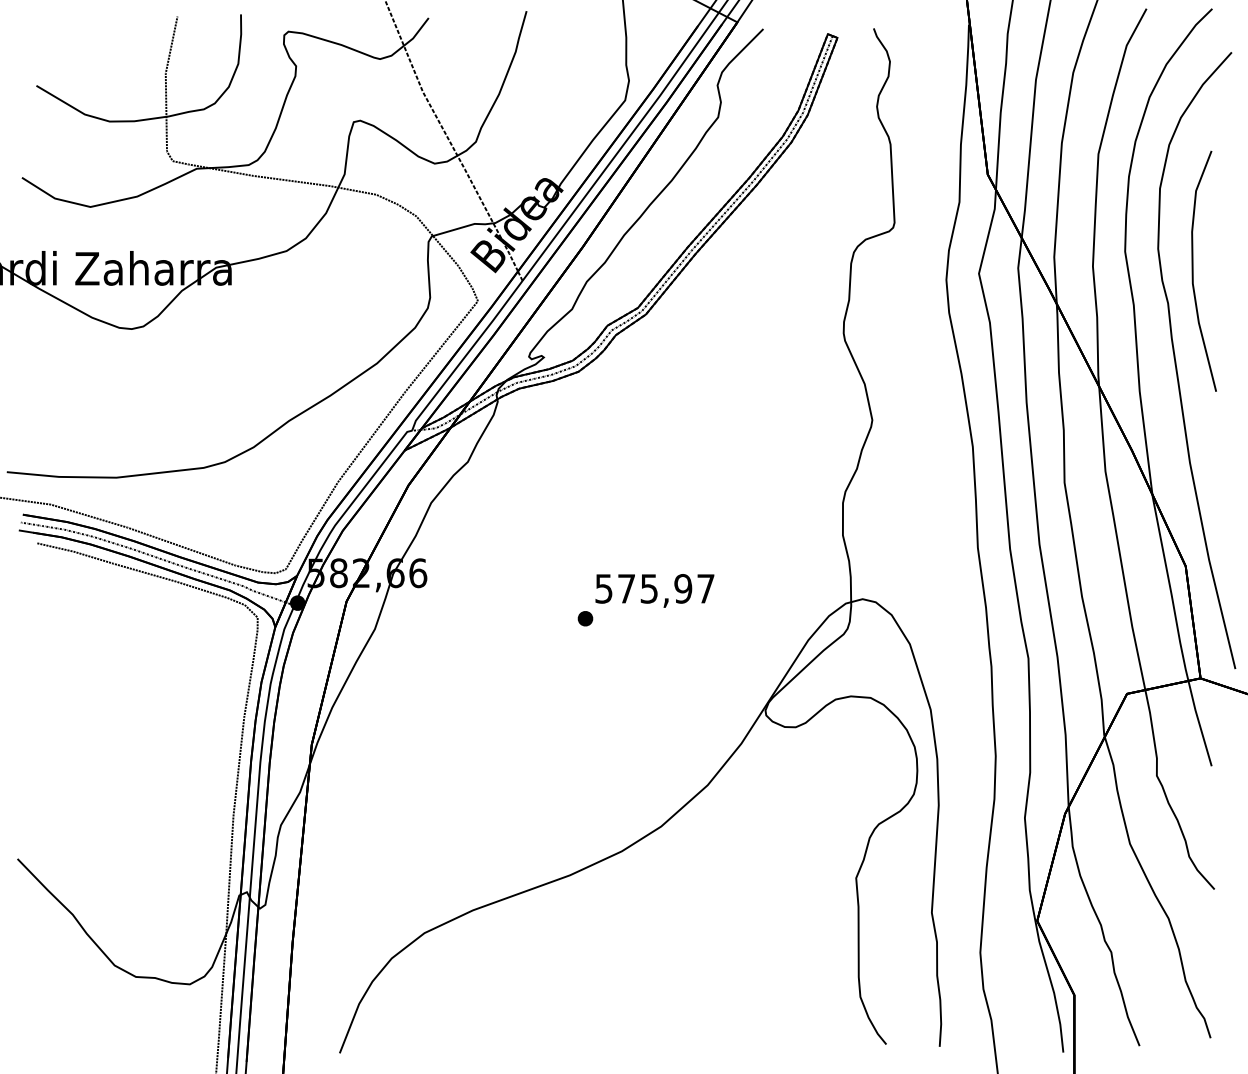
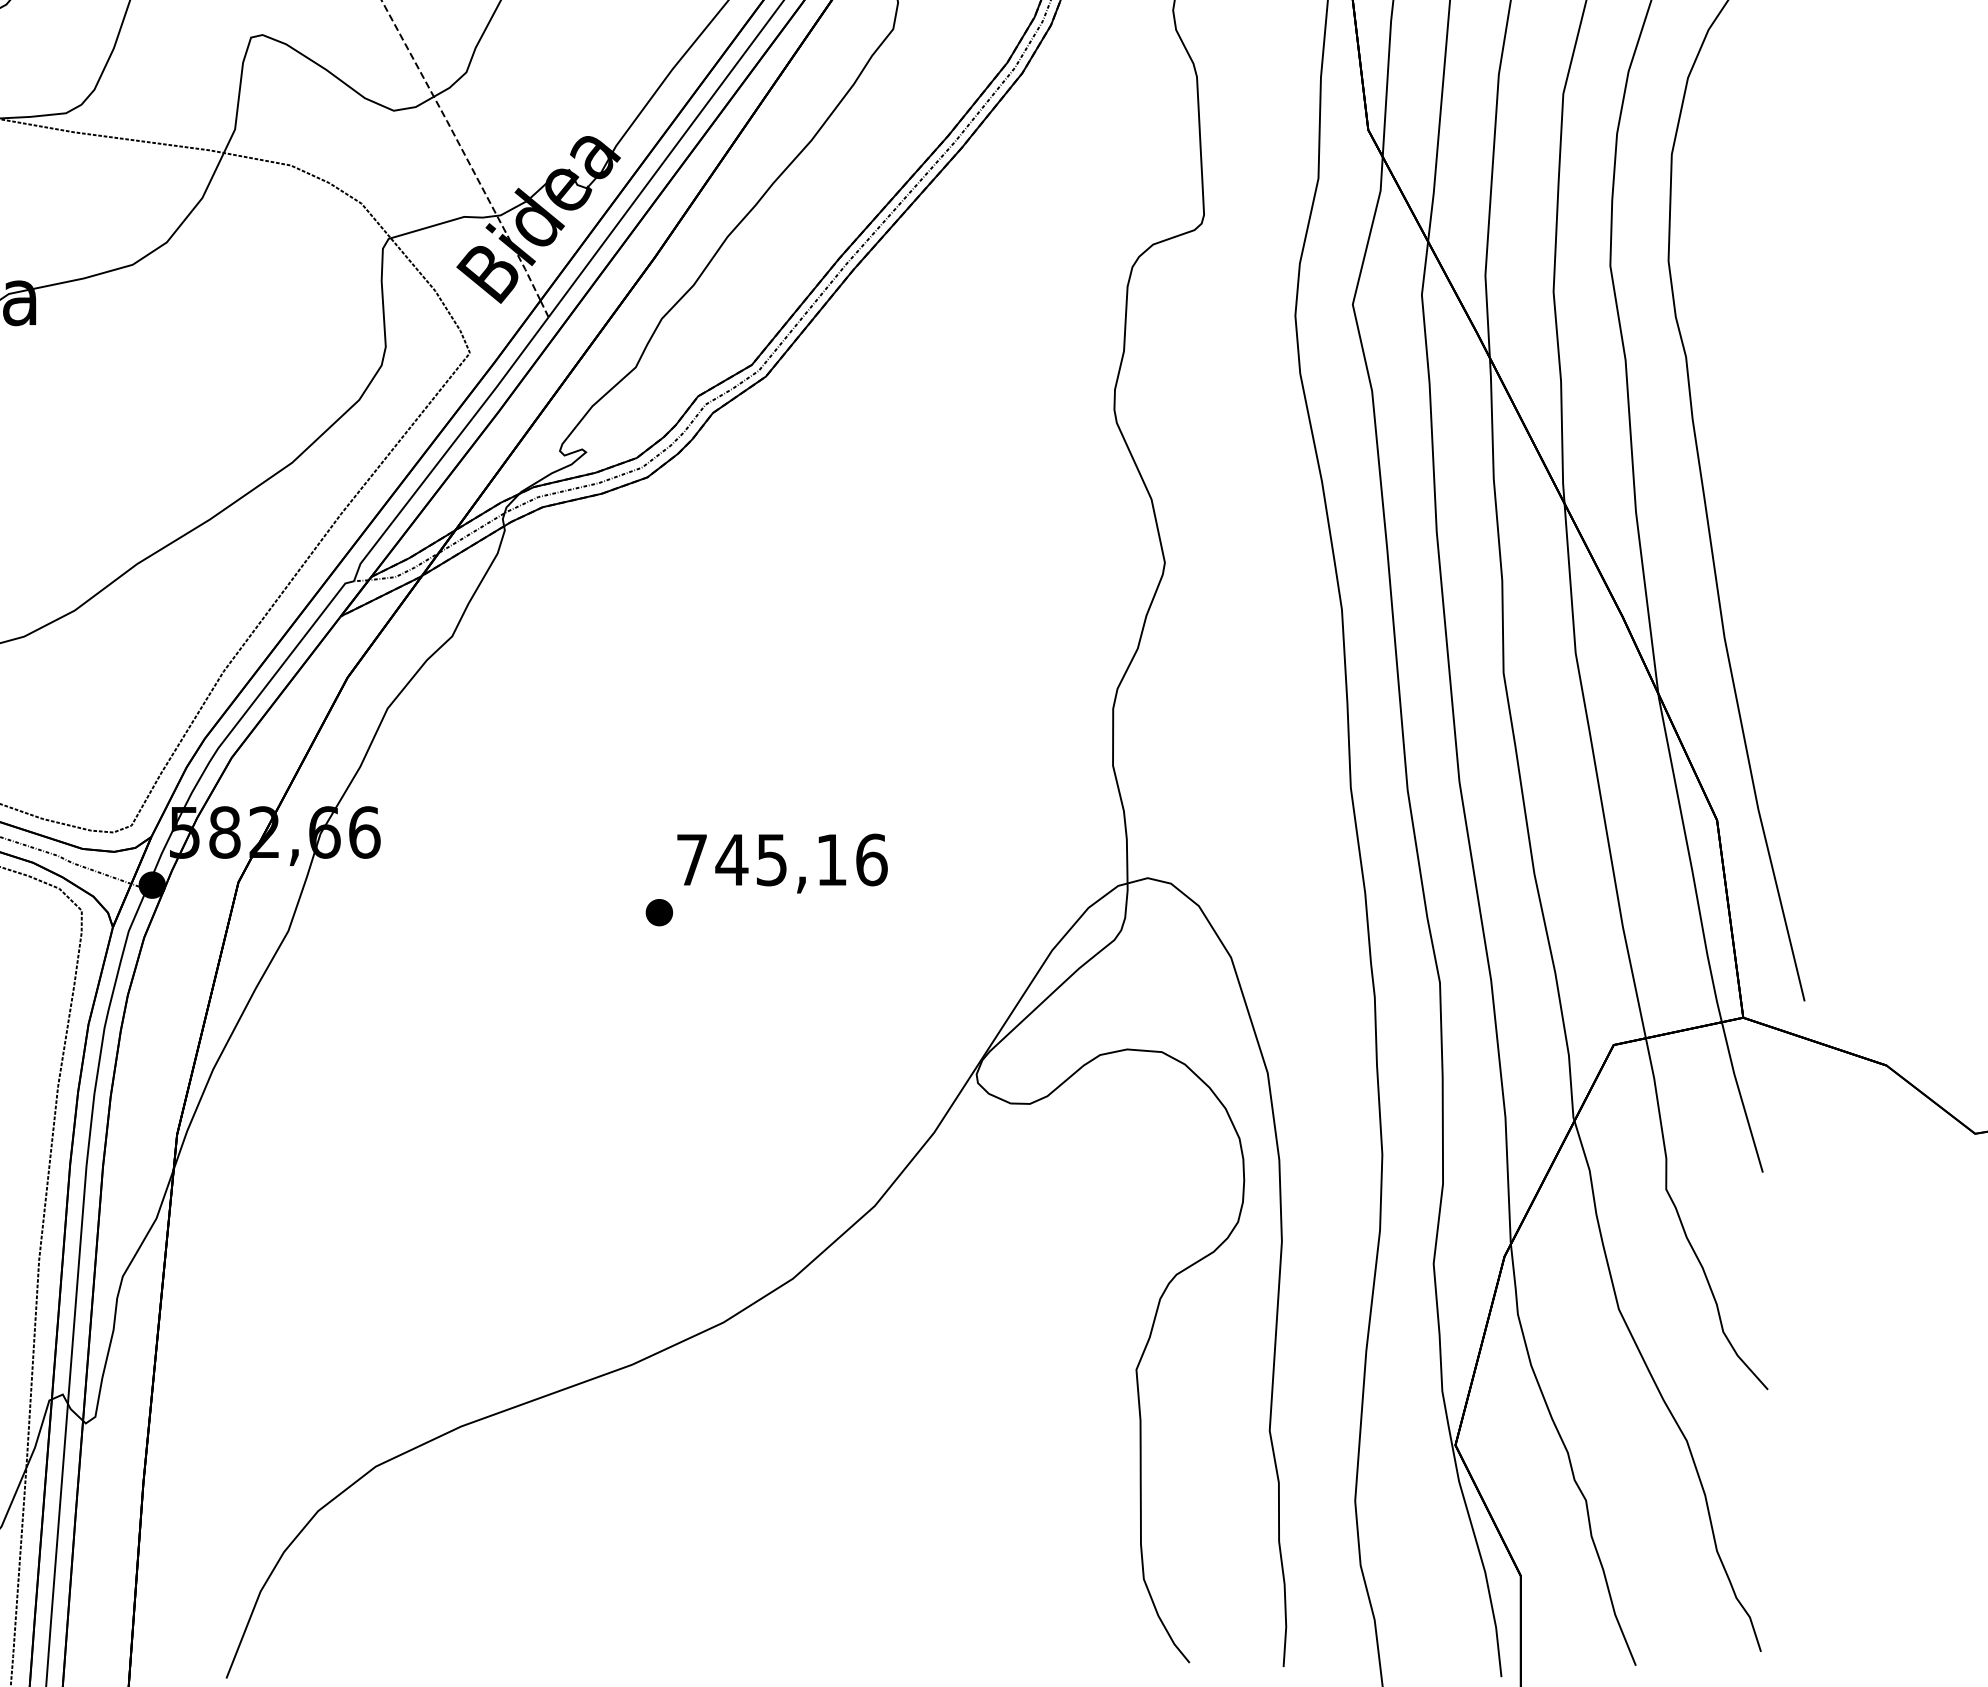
part: (1193, 270) -> (1730, 299), removed
text: (655, 588) -> (782, 859), 575,97 -> 745,16

